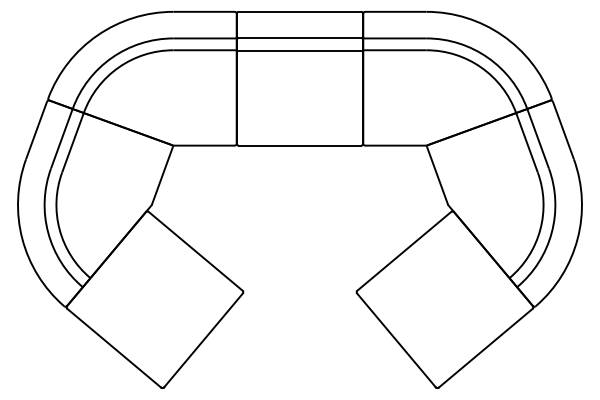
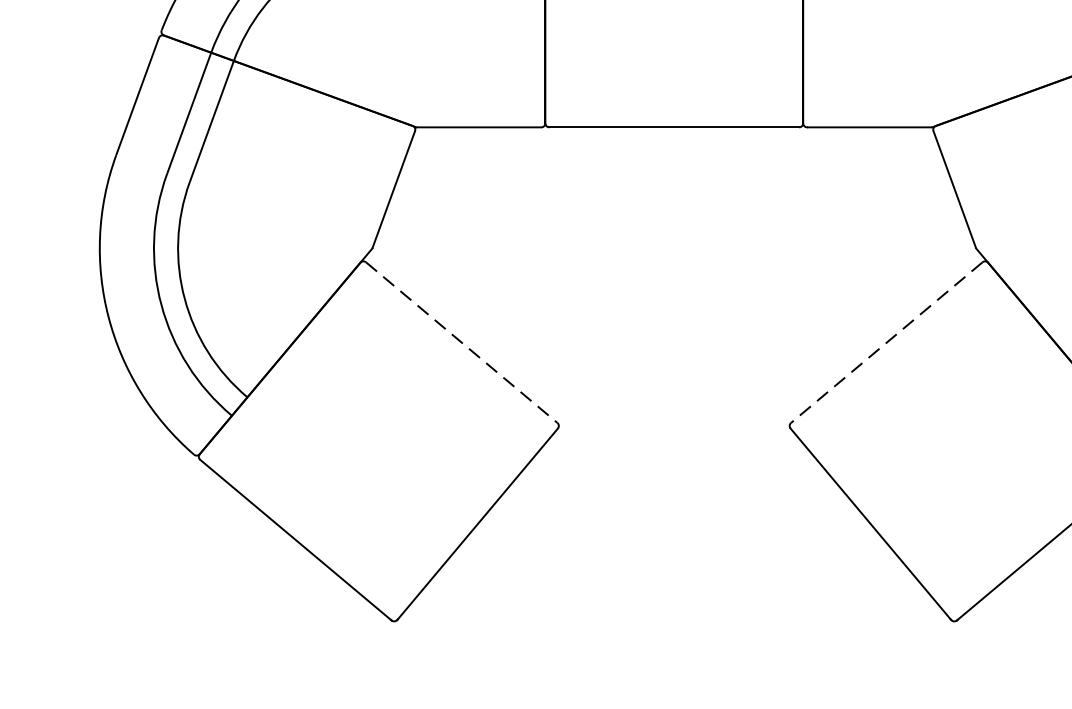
line: (196, 251) -> (463, 343), solid -> dashed
line: (403, 251) -> (885, 343), solid -> dashed

